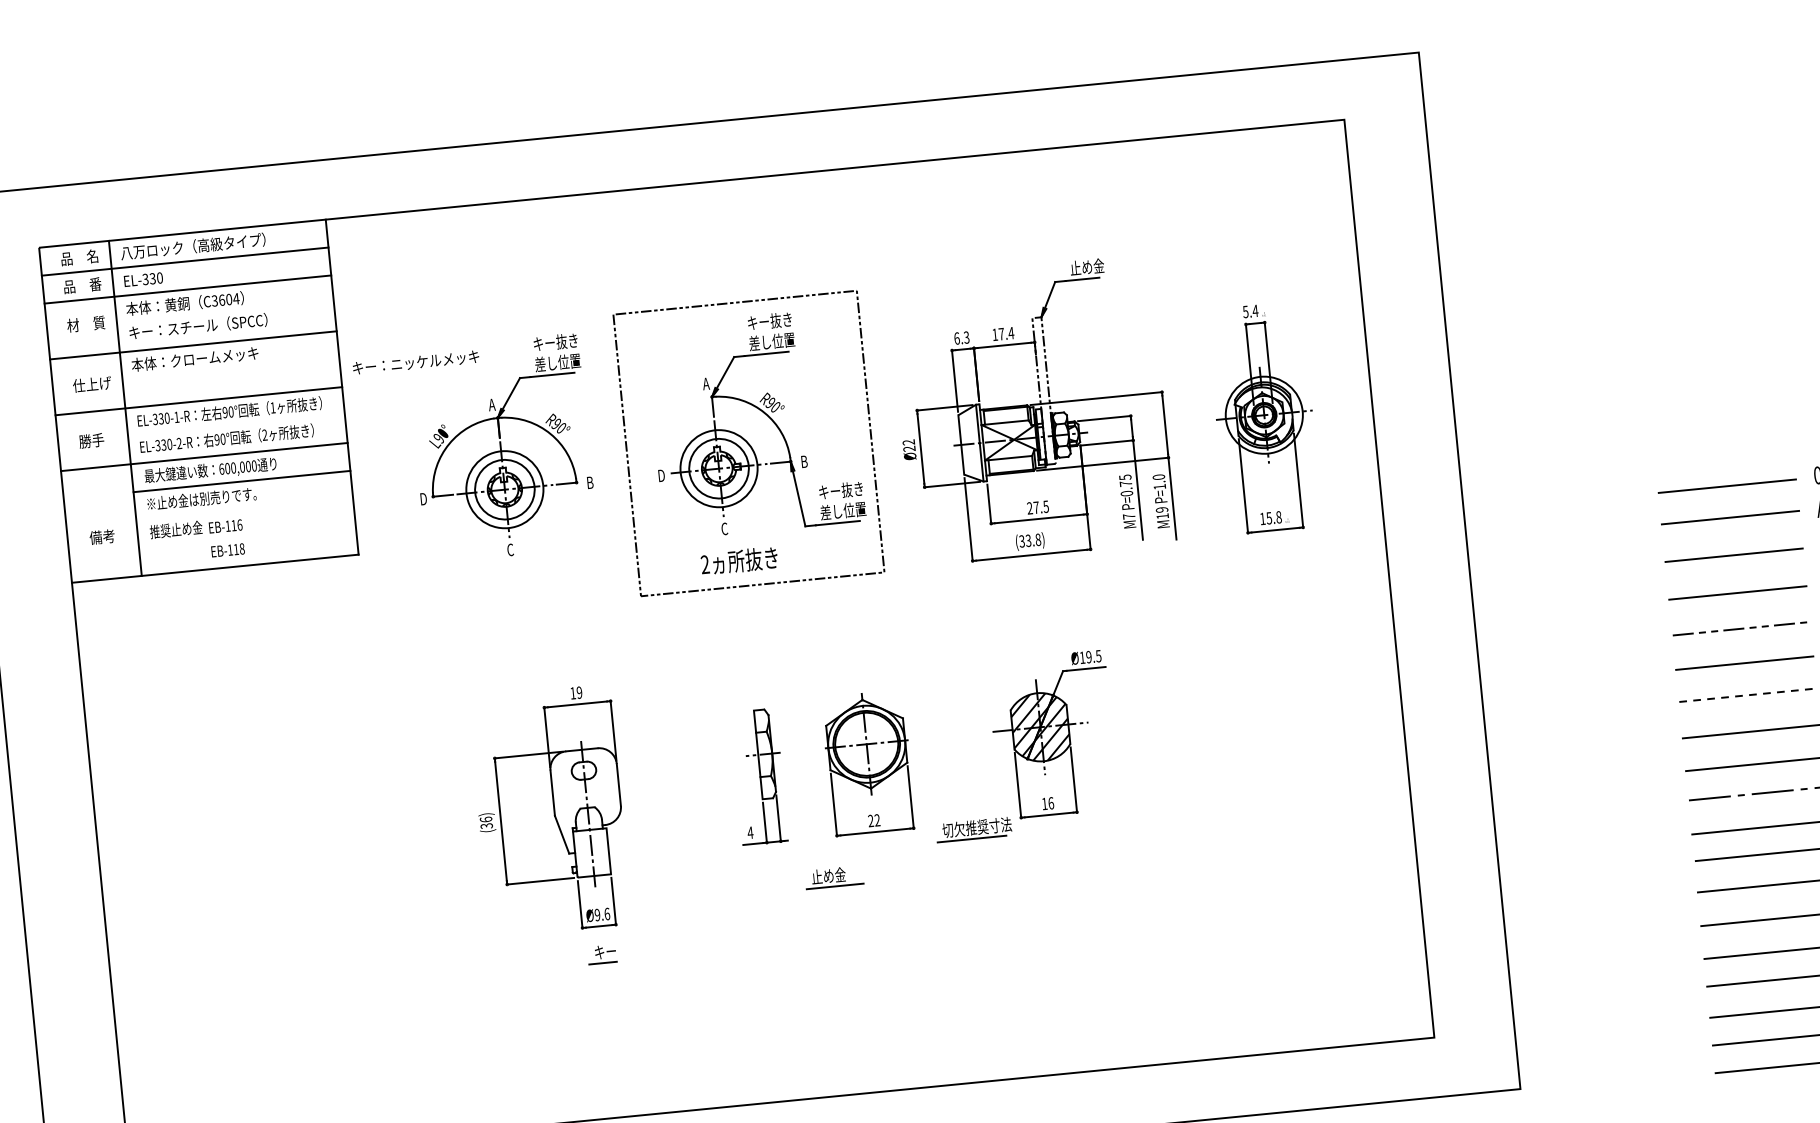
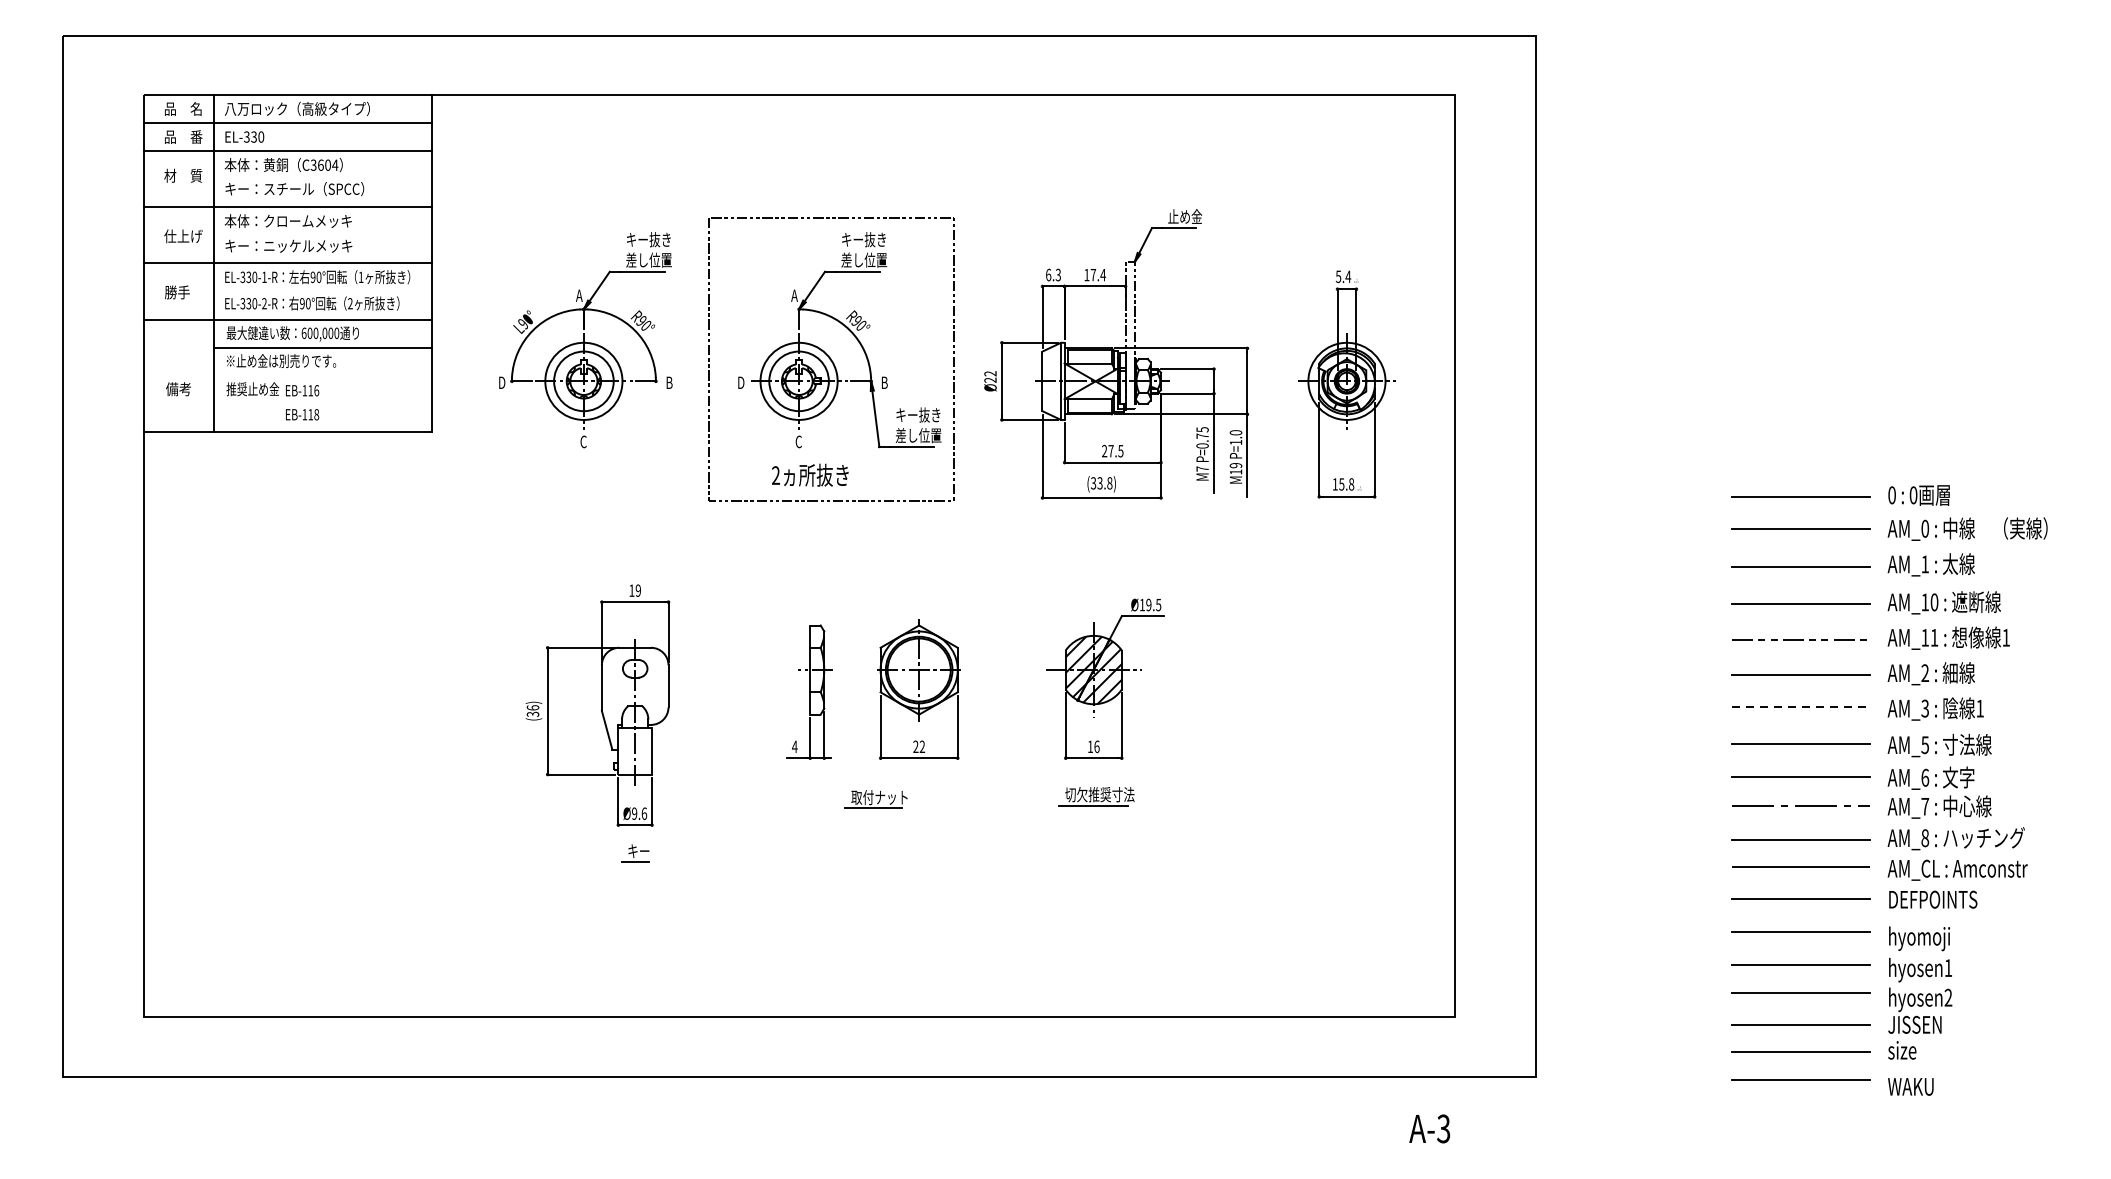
text: (415, 361) -> (288, 245), moved
part: (973, 829) -> (1096, 796), moved
text: (839, 874) -> (879, 797), 止め金 -> 取付ナット

